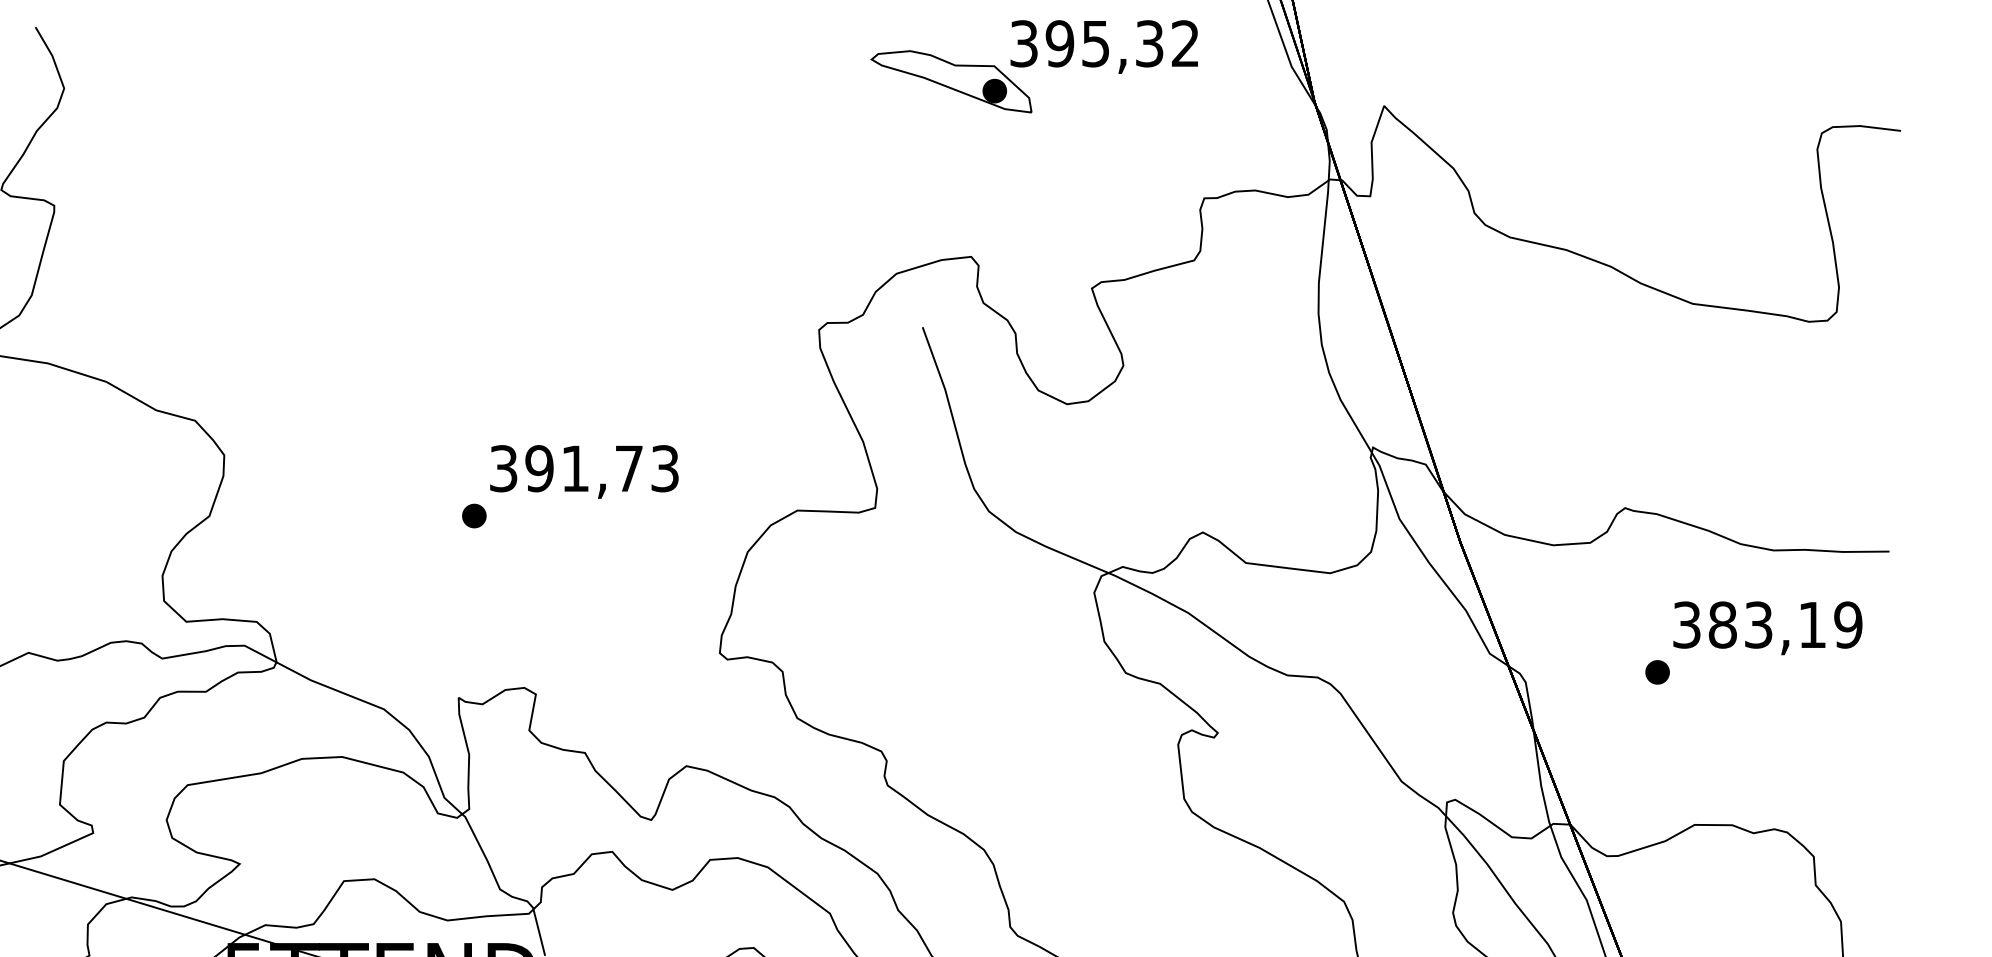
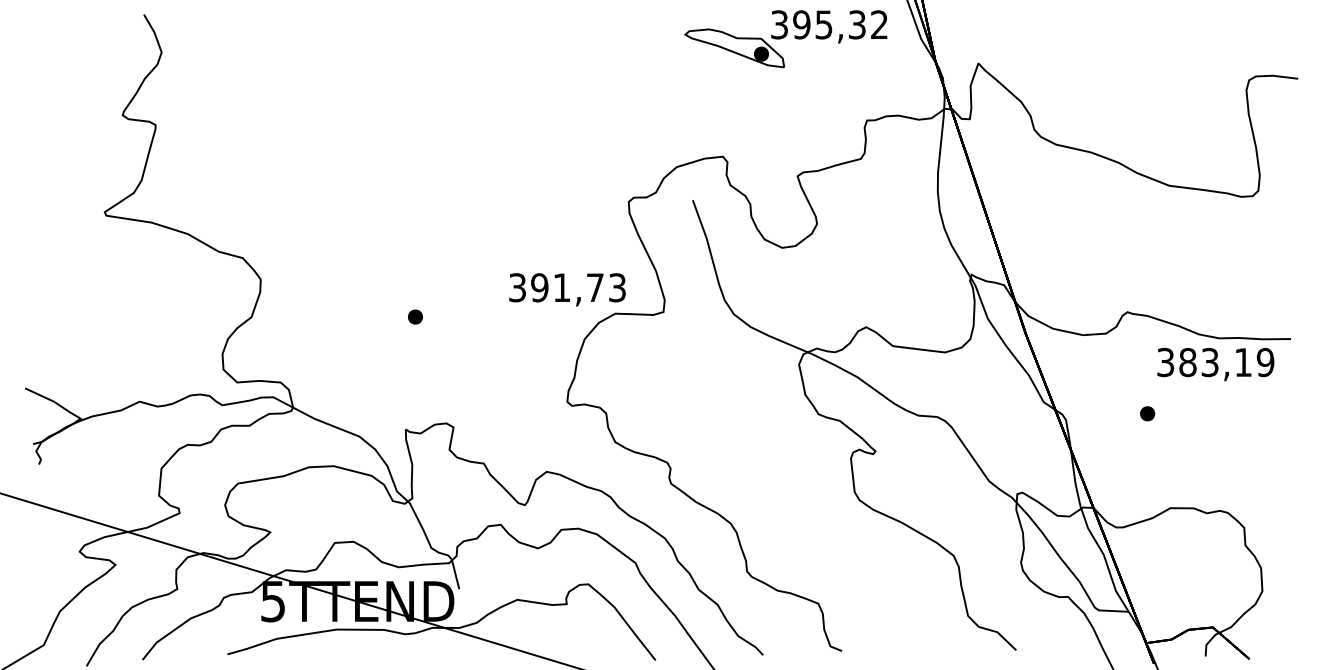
part: (1033, 67) -> (785, 39), moved
text: (584, 471) -> (567, 289), moved
text: (1767, 628) -> (1215, 364), moved

